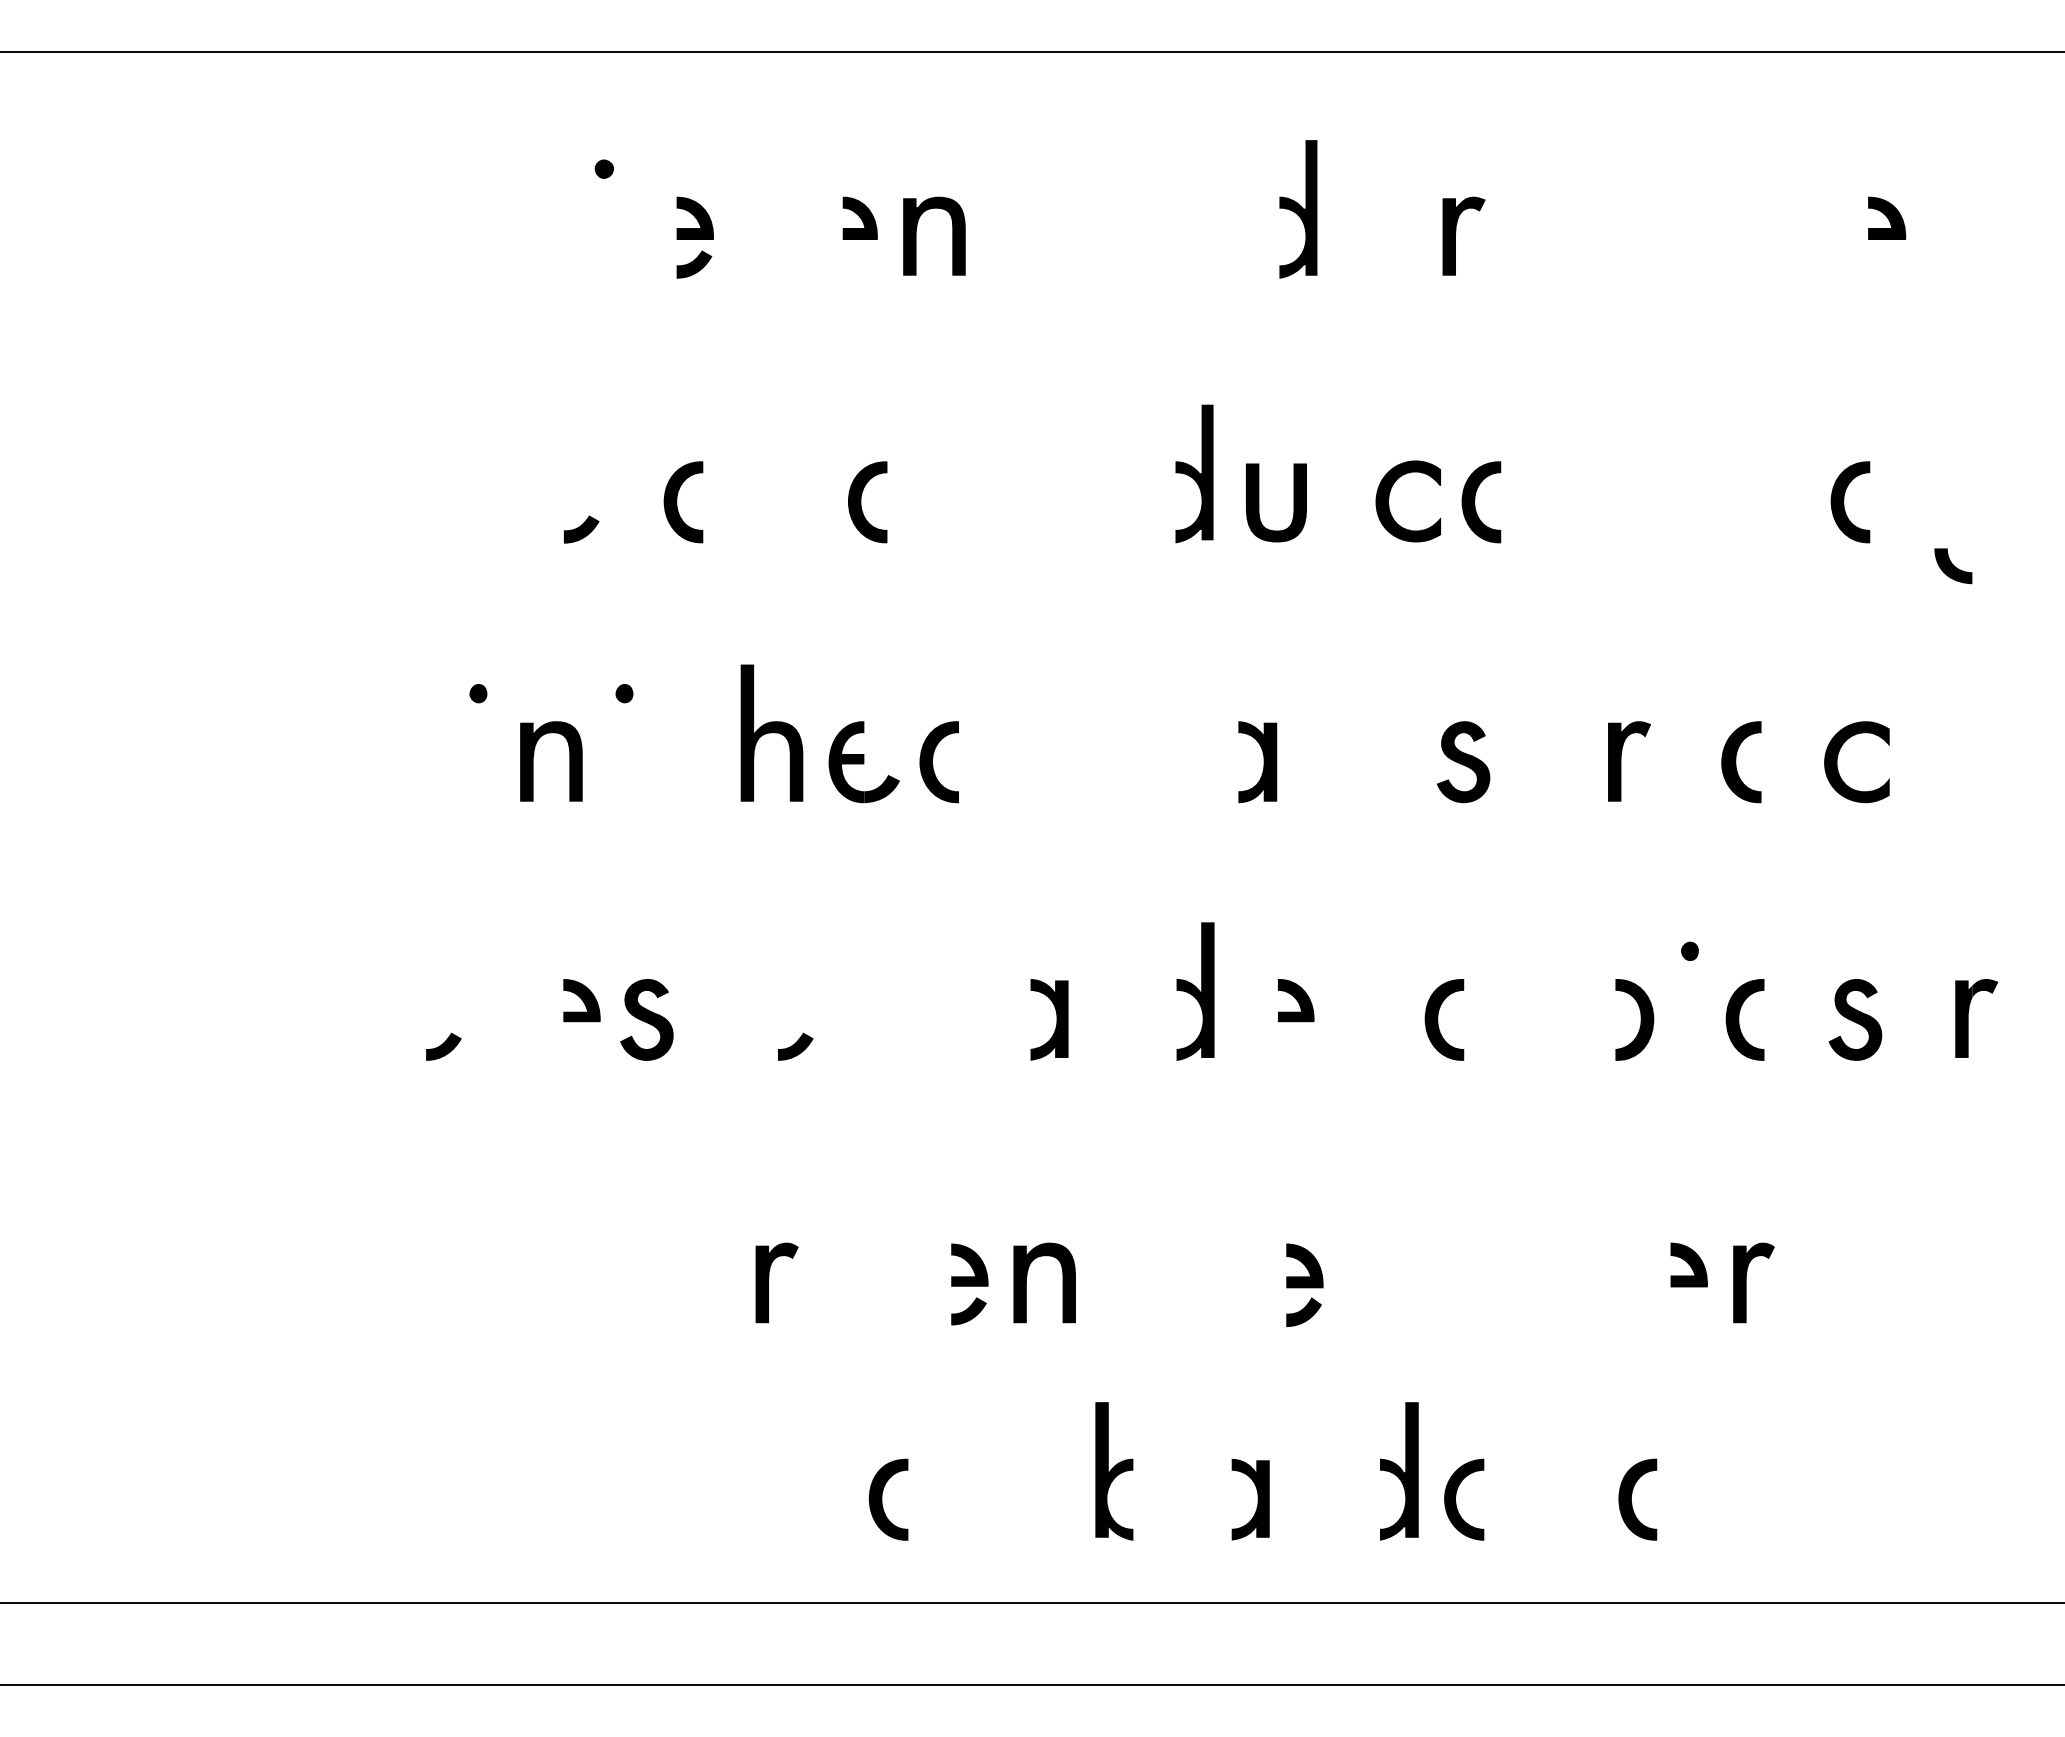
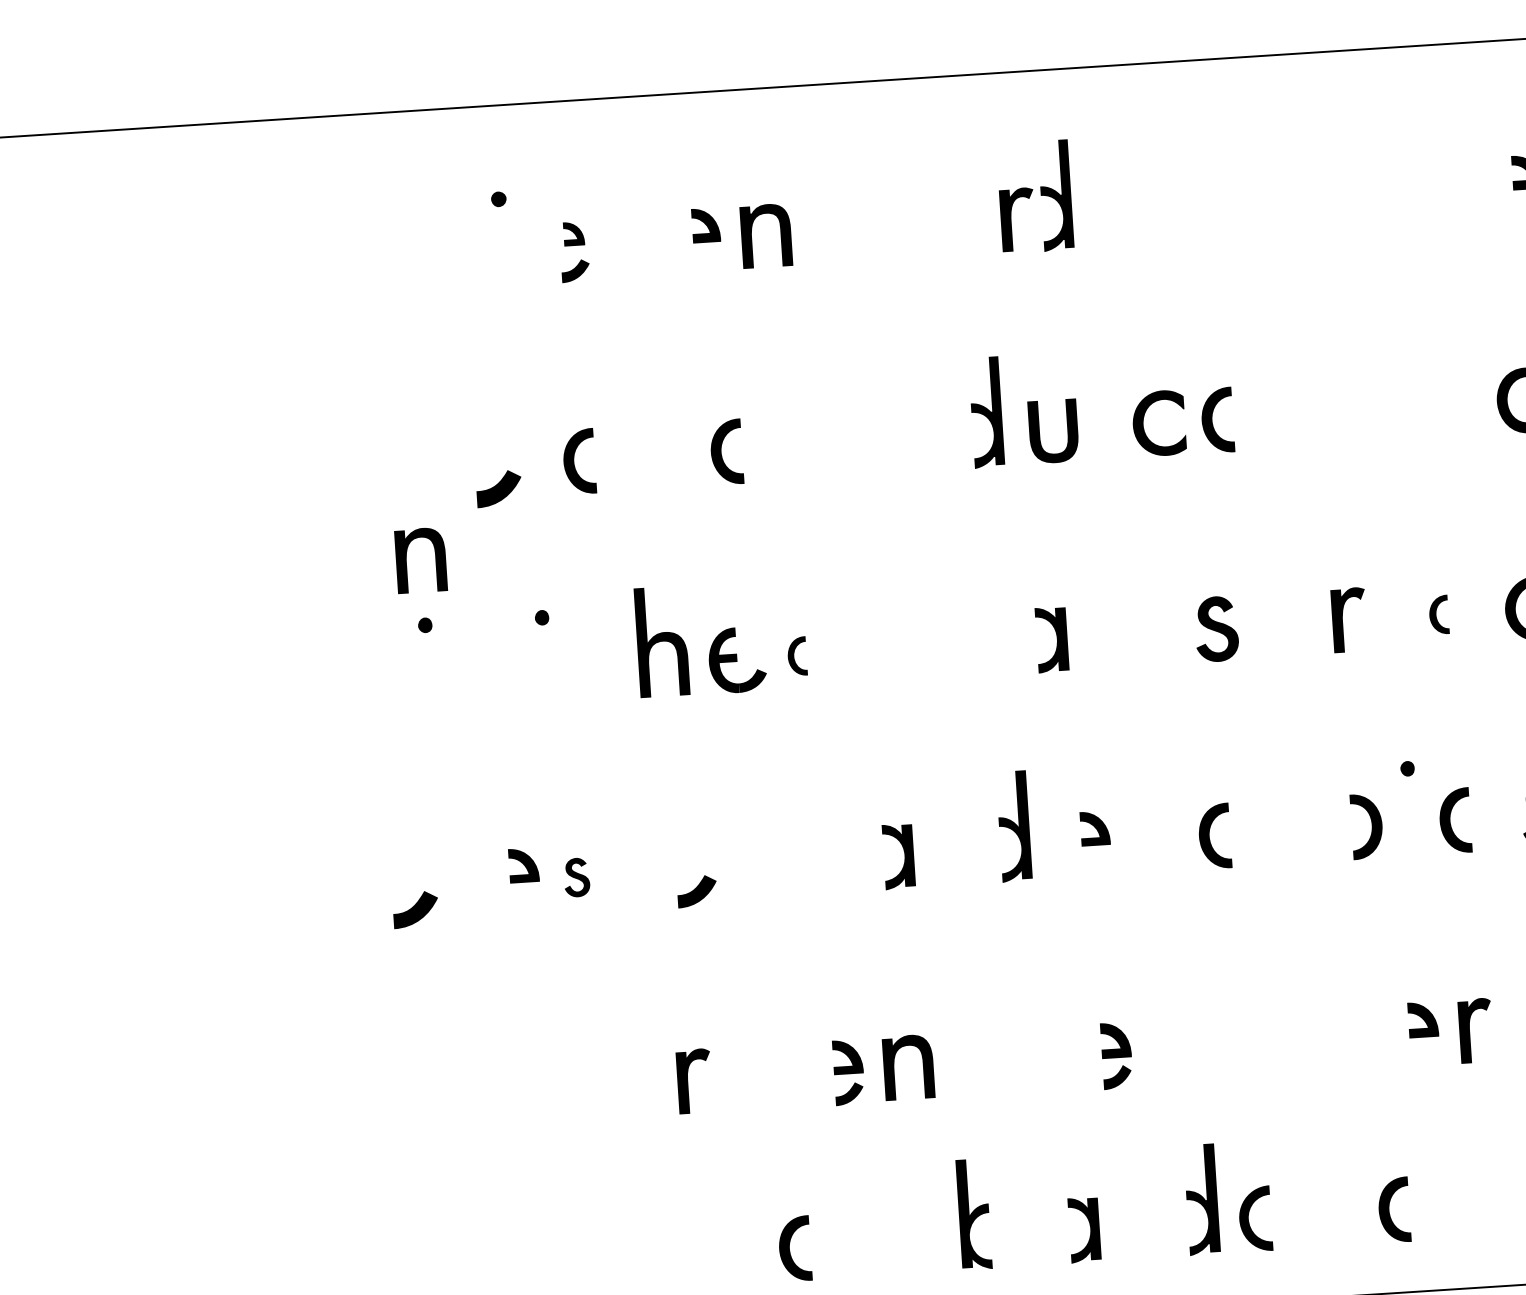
part: (694, 217) -> (573, 233), size x0.7
part: (1456, 232) -> (1011, 217), moved
part: (581, 529) -> (499, 488), size x1.6
part: (533, 761) -> (406, 561), moved
part: (938, 762) -> (796, 656), size x0.6
part: (1741, 762) -> (1439, 615), size x0.6
part: (646, 1019) -> (576, 877), size x0.6
part: (443, 1046) -> (415, 909), size x1.6
part: (795, 1046) -> (697, 891), size x1.4

